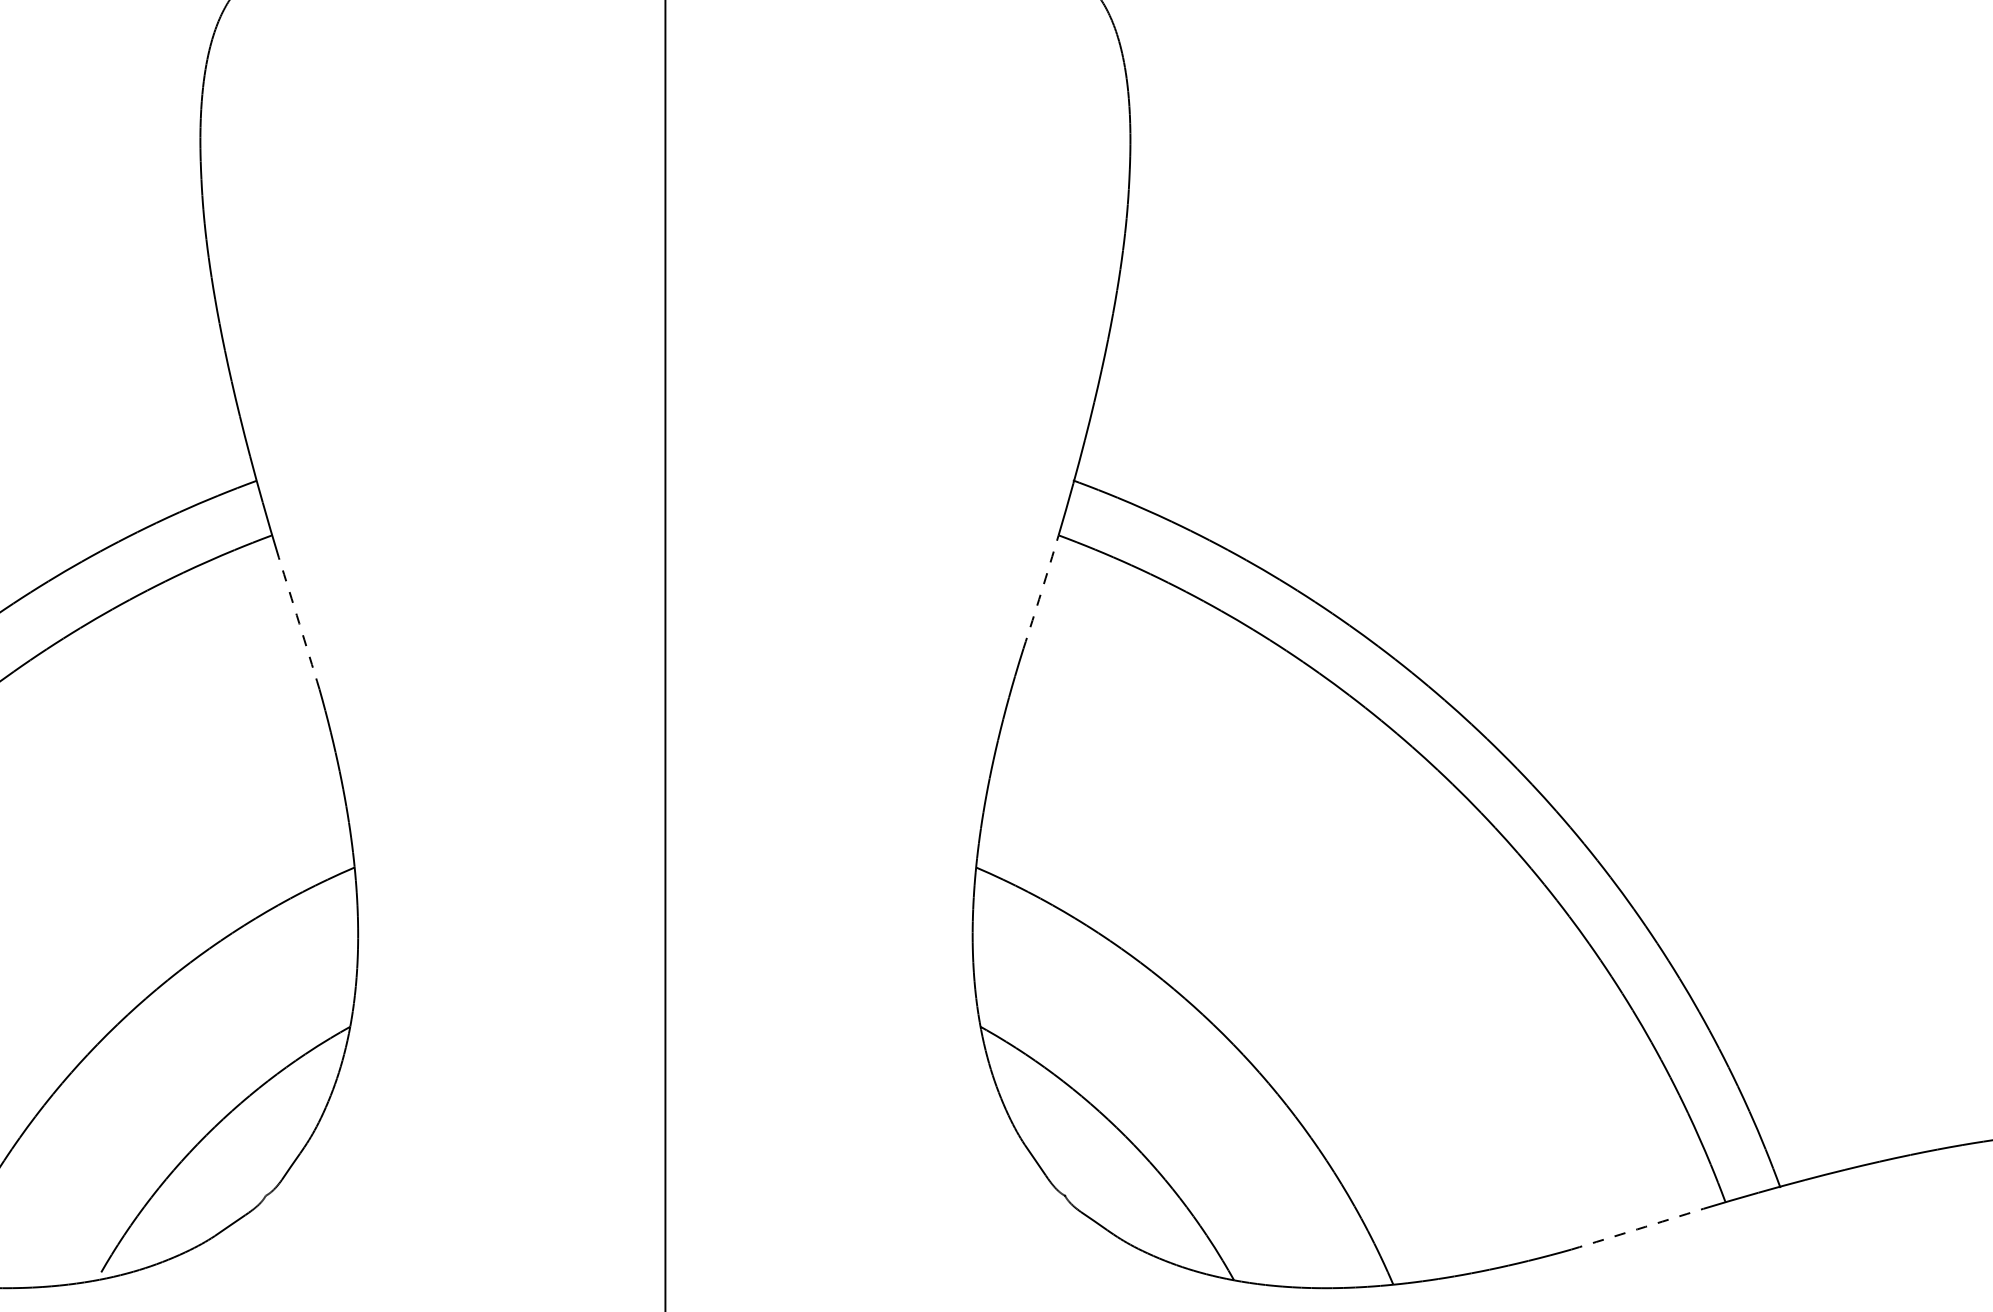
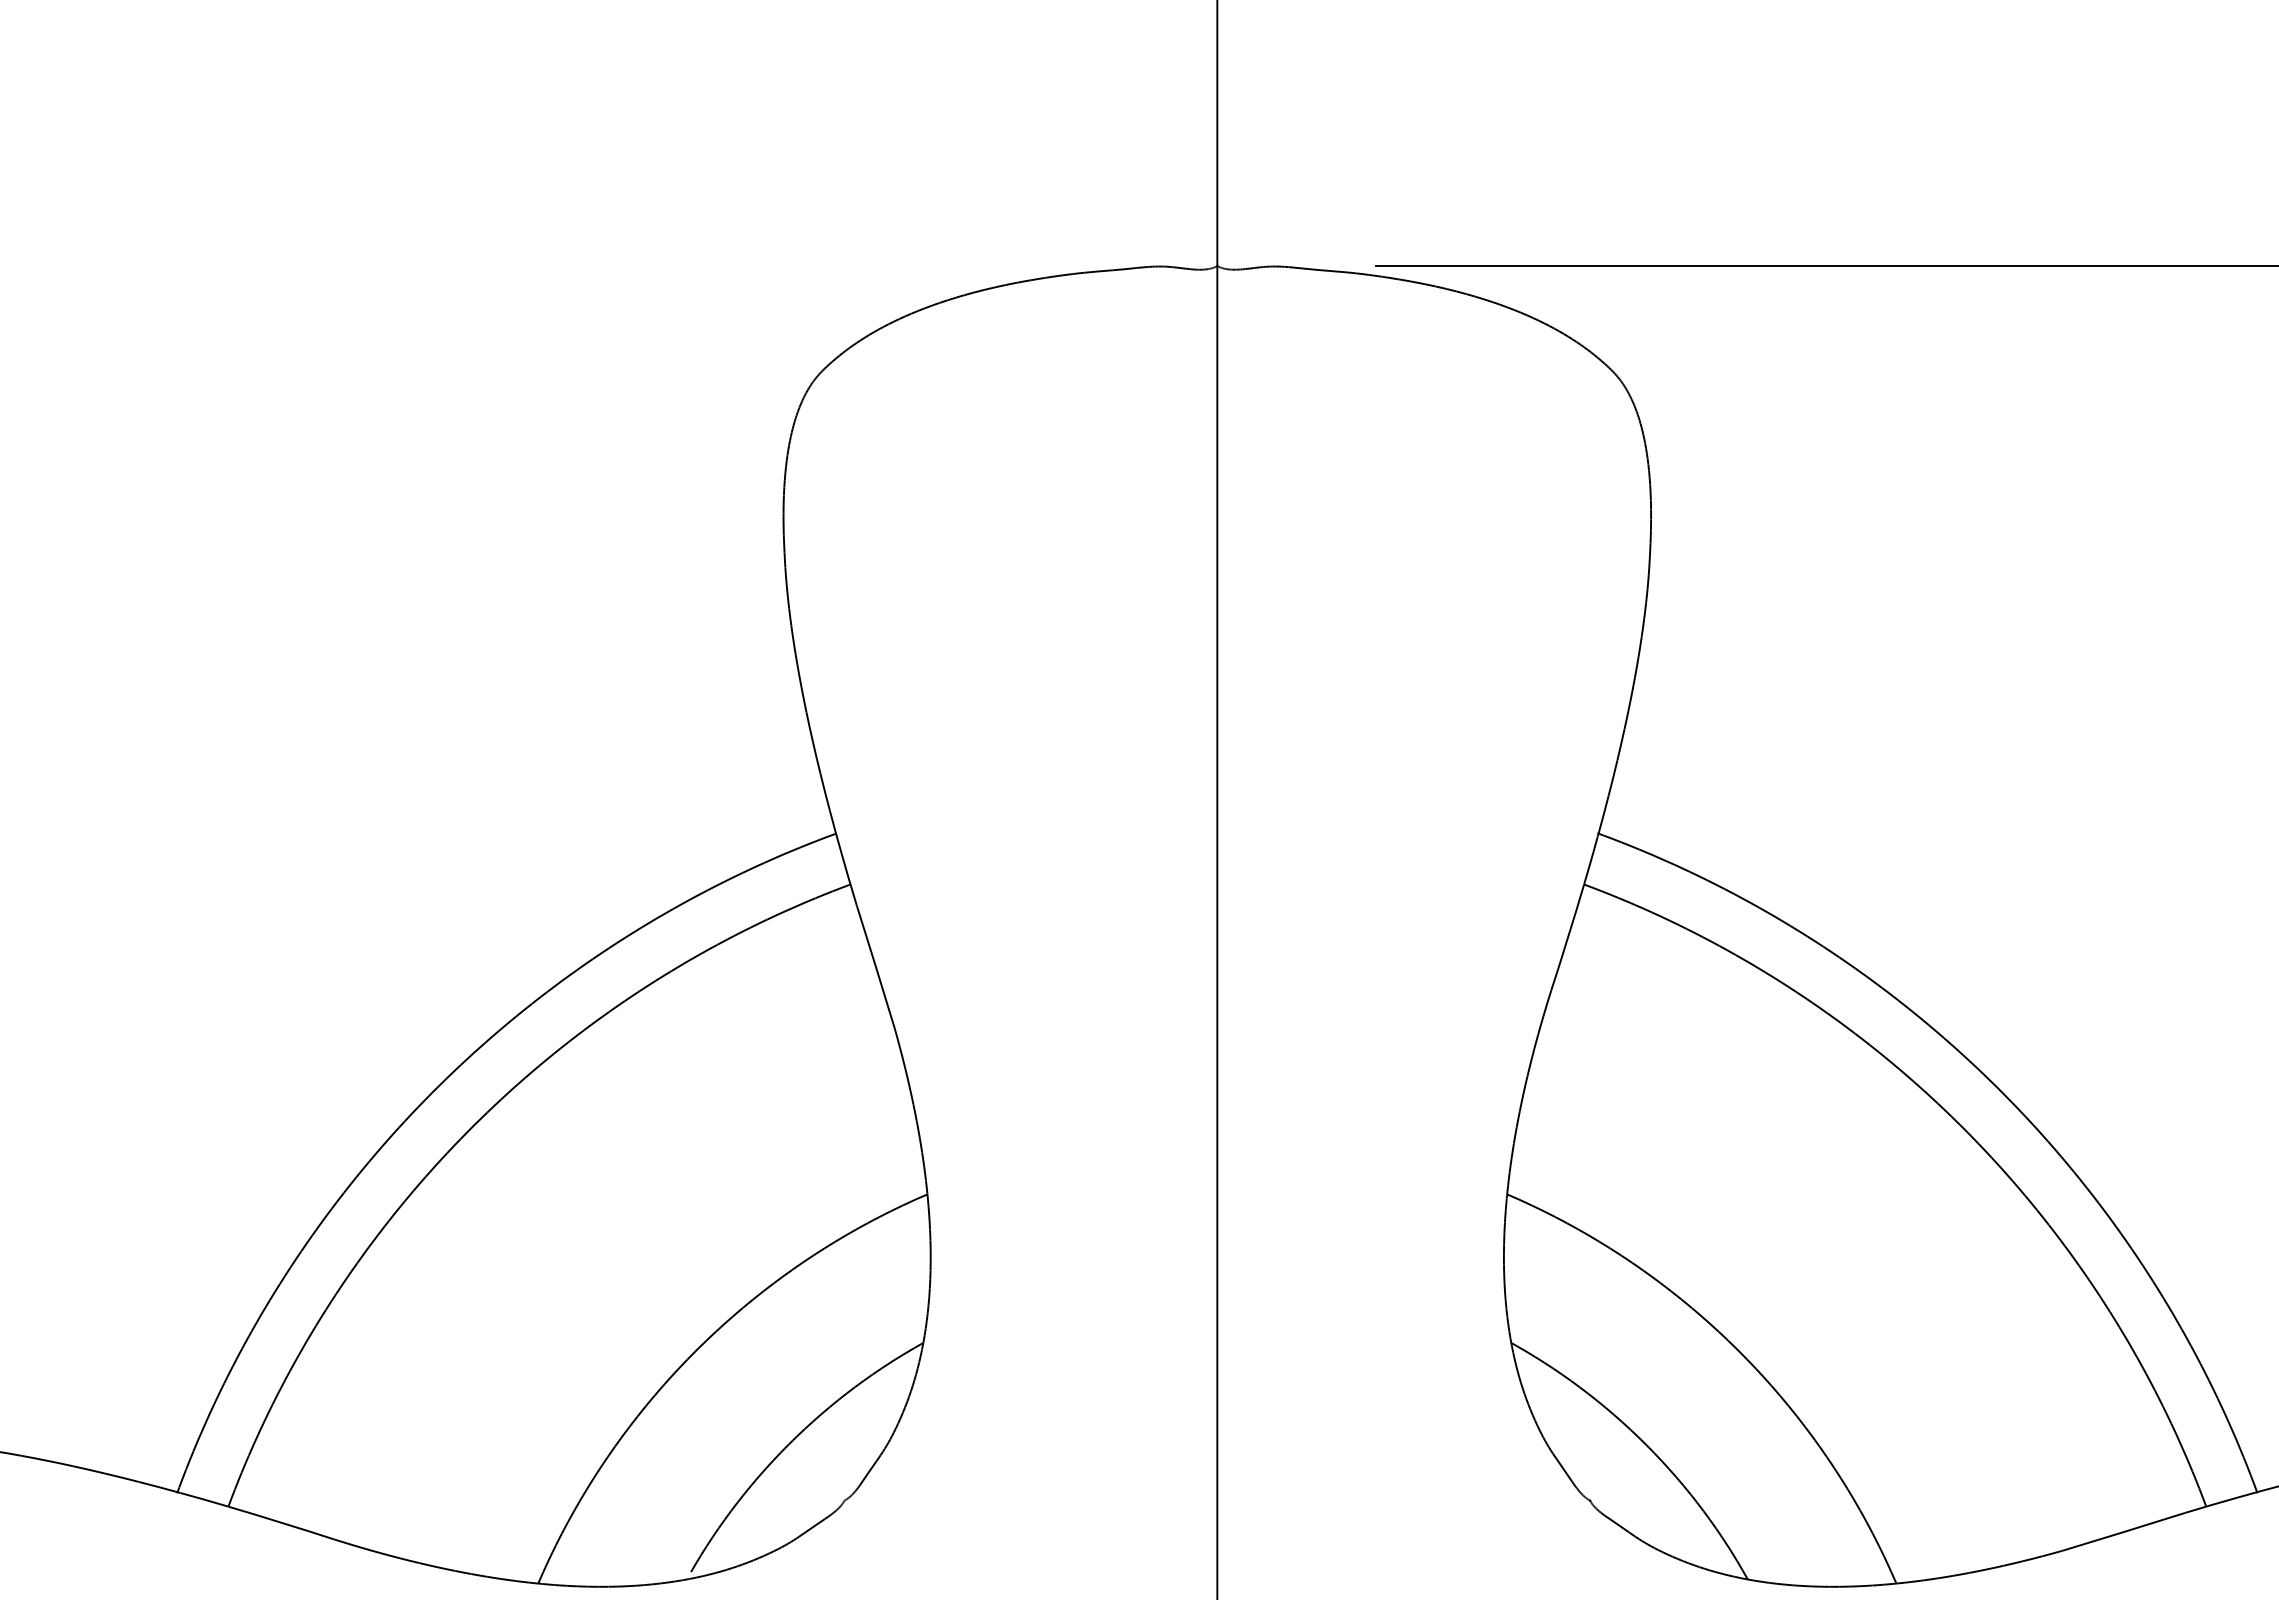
arc: (1041, 592) -> (1568, 937), dashed -> solid
arc: (298, 623) -> (875, 966), dashed -> solid
arc: (1637, 1228) -> (2124, 1531), dashed -> solid

